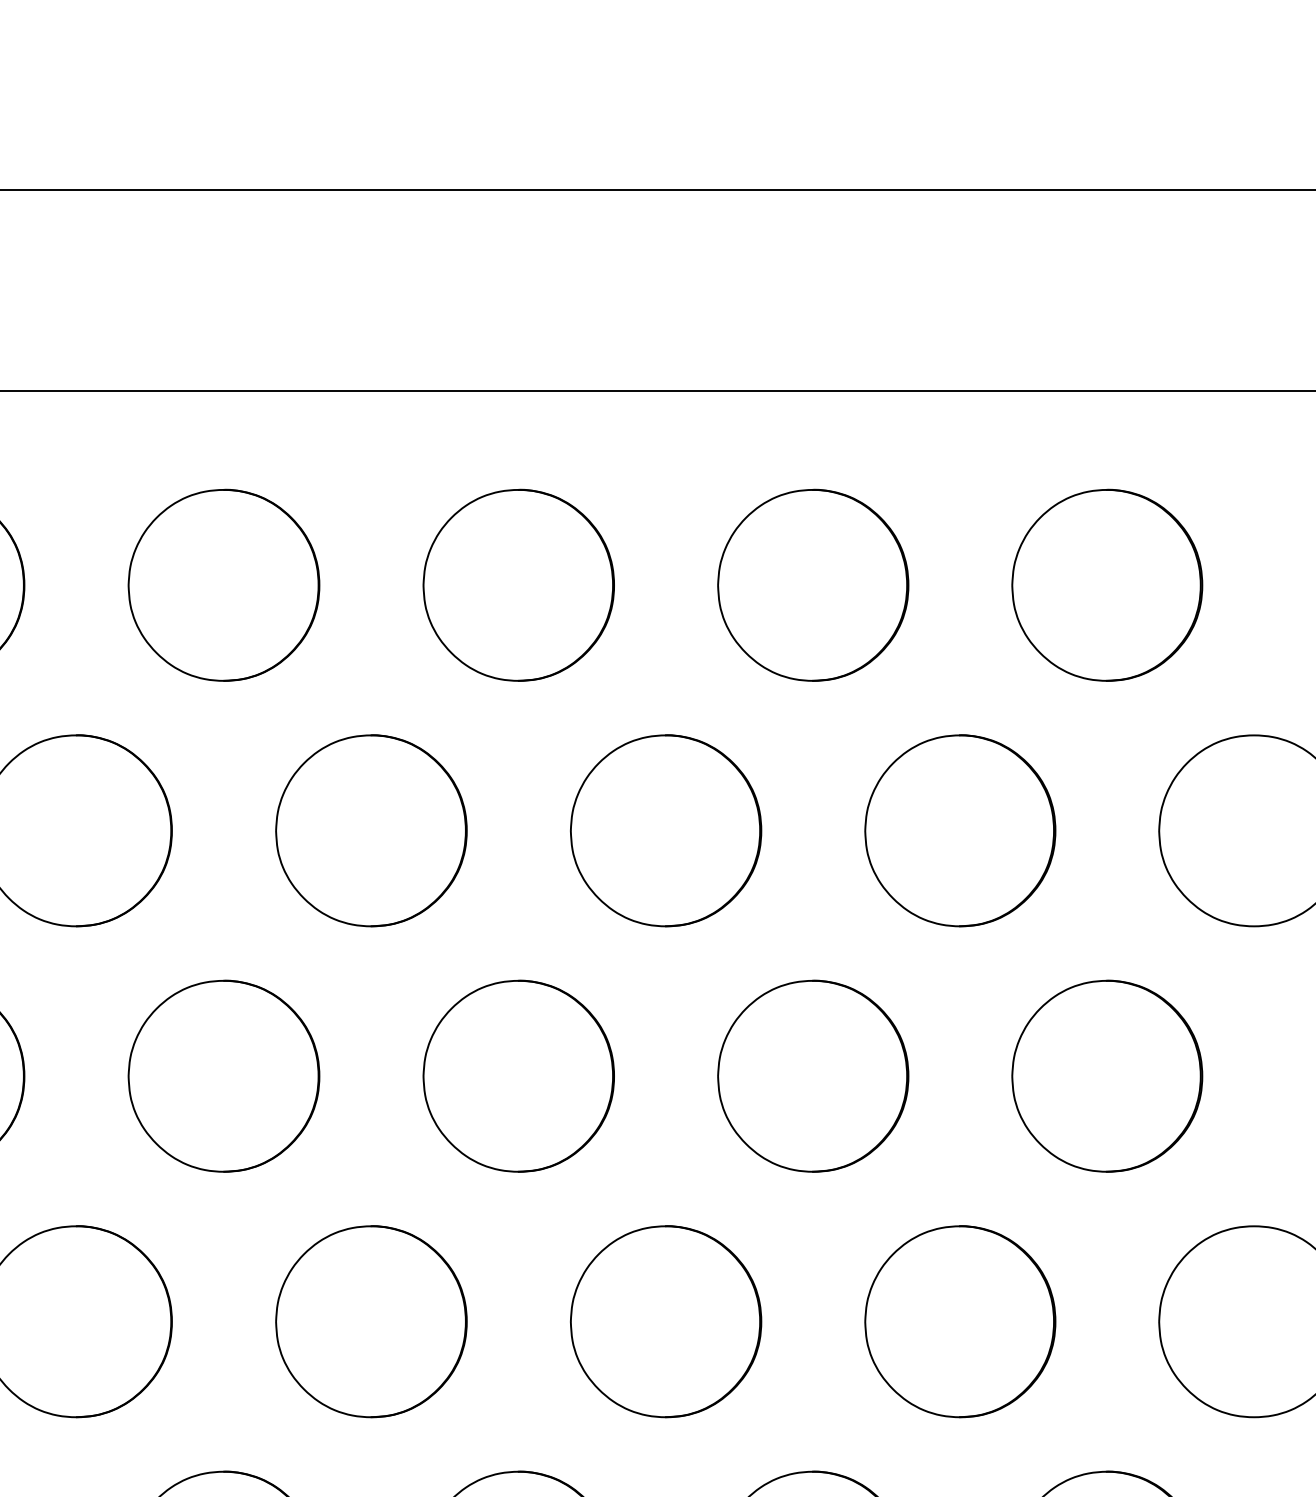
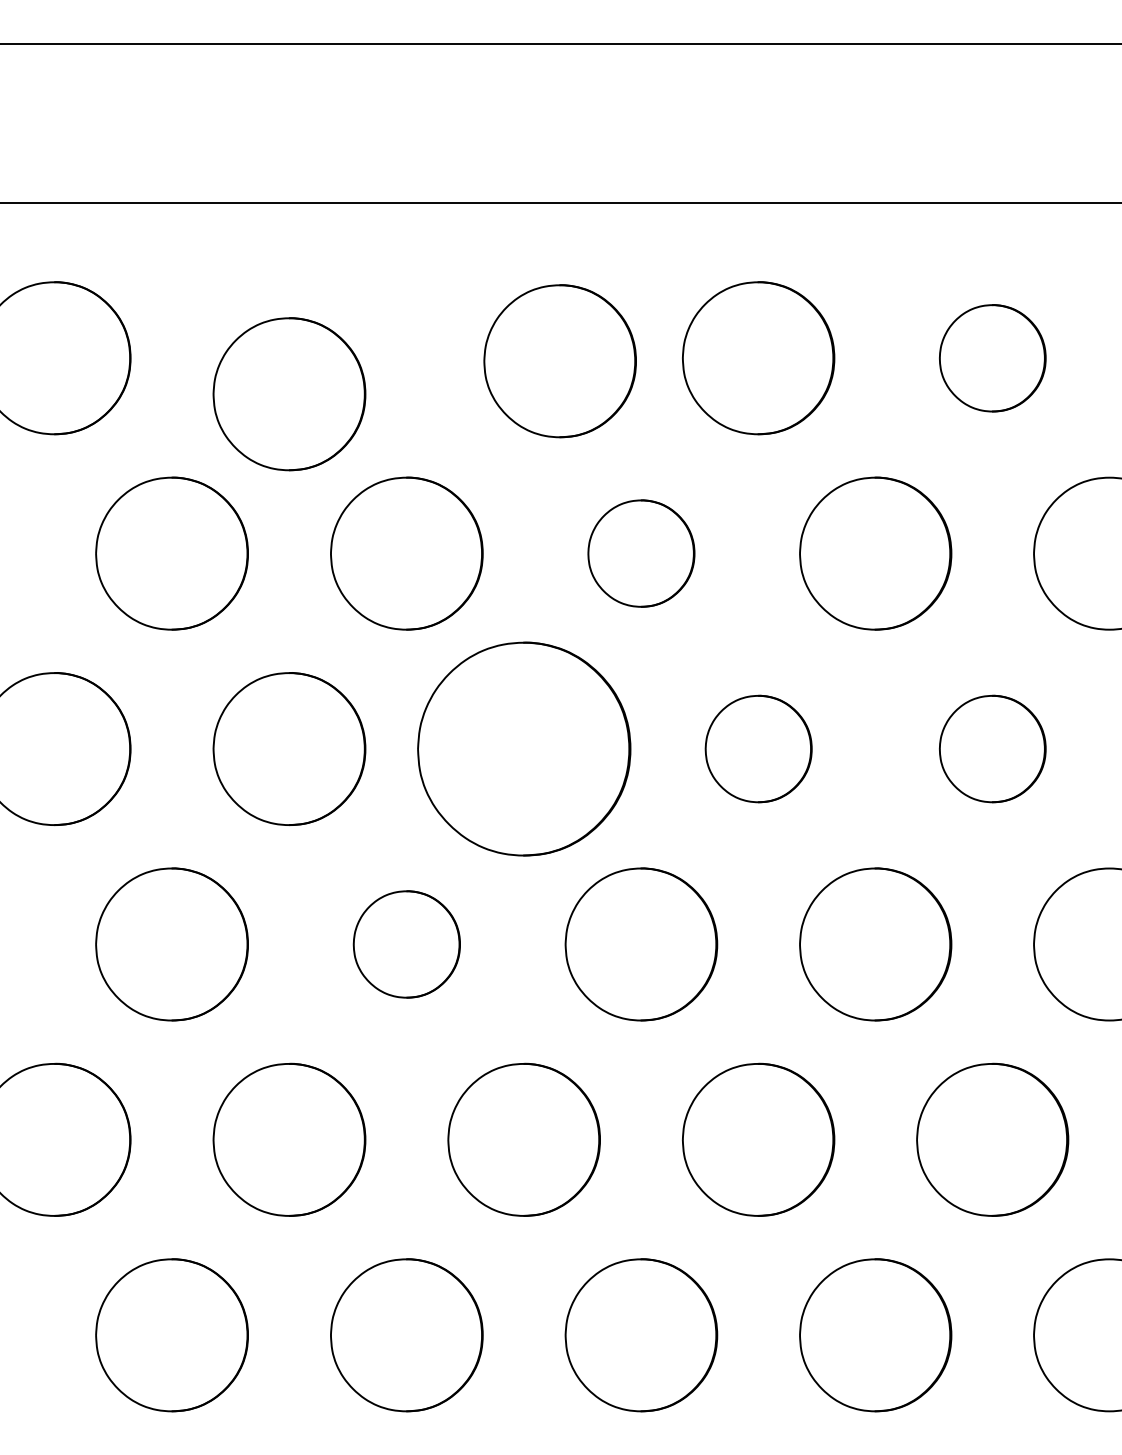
part: (224, 585) -> (289, 394), moved
part: (517, 585) -> (559, 361), moved
part: (1107, 585) -> (992, 358), size x0.7
part: (666, 830) -> (641, 553), size x0.7
part: (517, 1075) -> (523, 748), size x1.4
part: (813, 1075) -> (758, 748), size x0.7
part: (1107, 1075) -> (992, 748), size x0.7
part: (370, 1321) -> (406, 944), size x0.7

